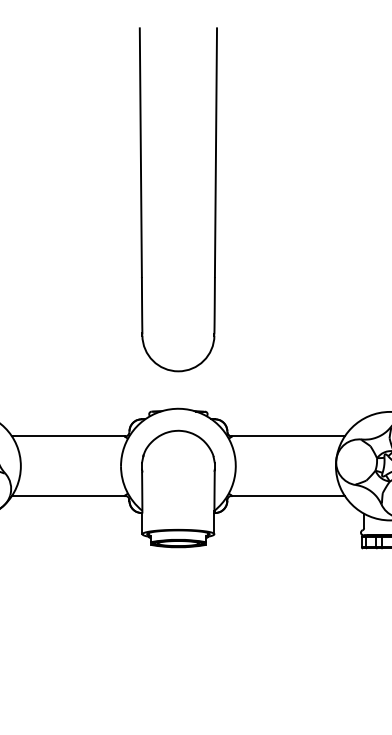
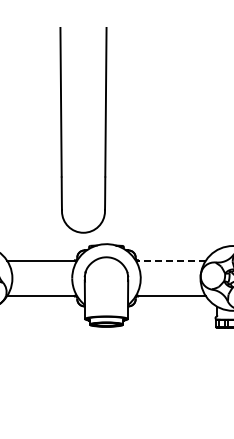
part: (143, 200) -> (62, 130), moved
line: (288, 436) -> (172, 260), solid -> dashed

